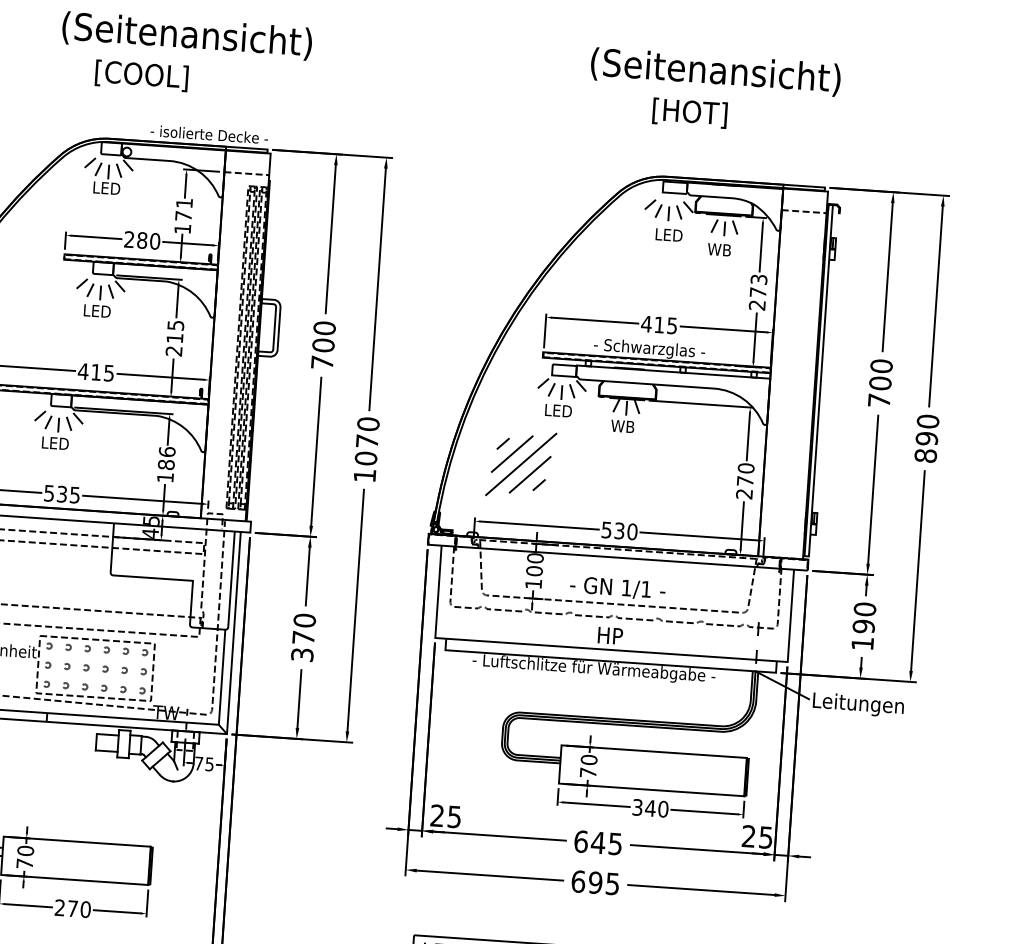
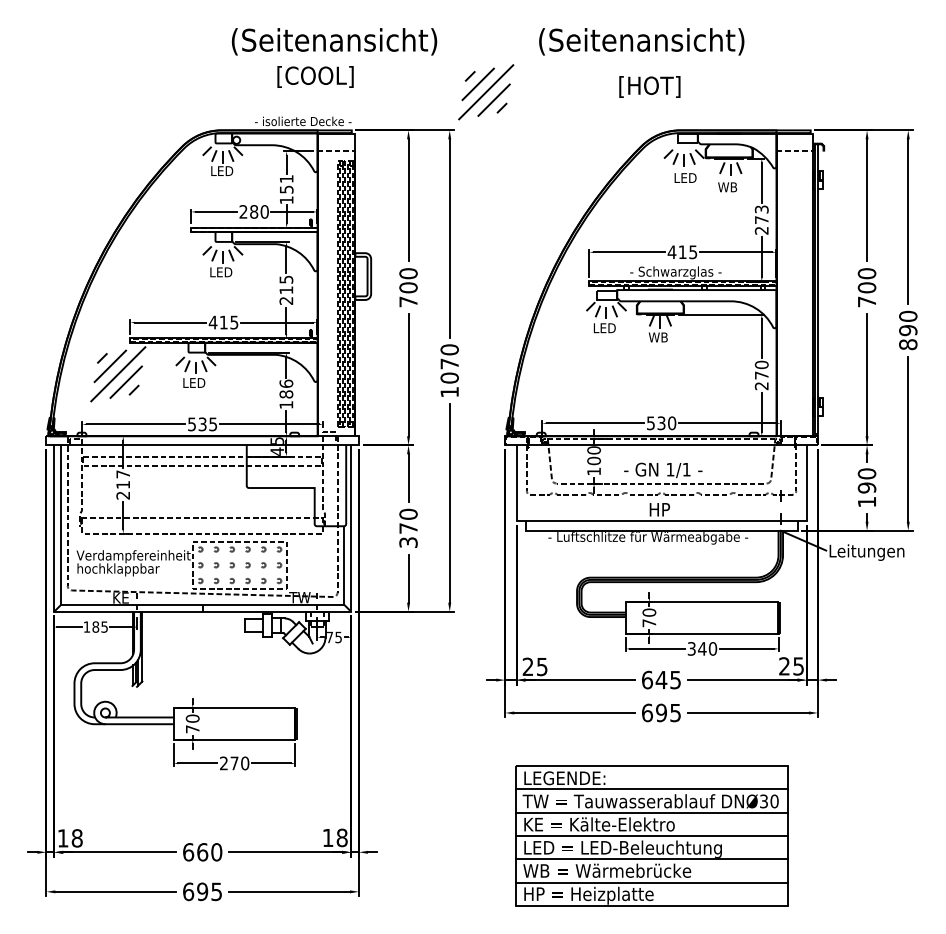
text: (187, 35) -> (334, 41), moved
text: (715, 71) -> (641, 41), moved
text: (141, 75) -> (315, 76), moved
text: (689, 112) -> (649, 86), moved
text: (183, 215) -> (286, 189), 171 -> 151
part: (521, 464) -> (486, 92), moved

